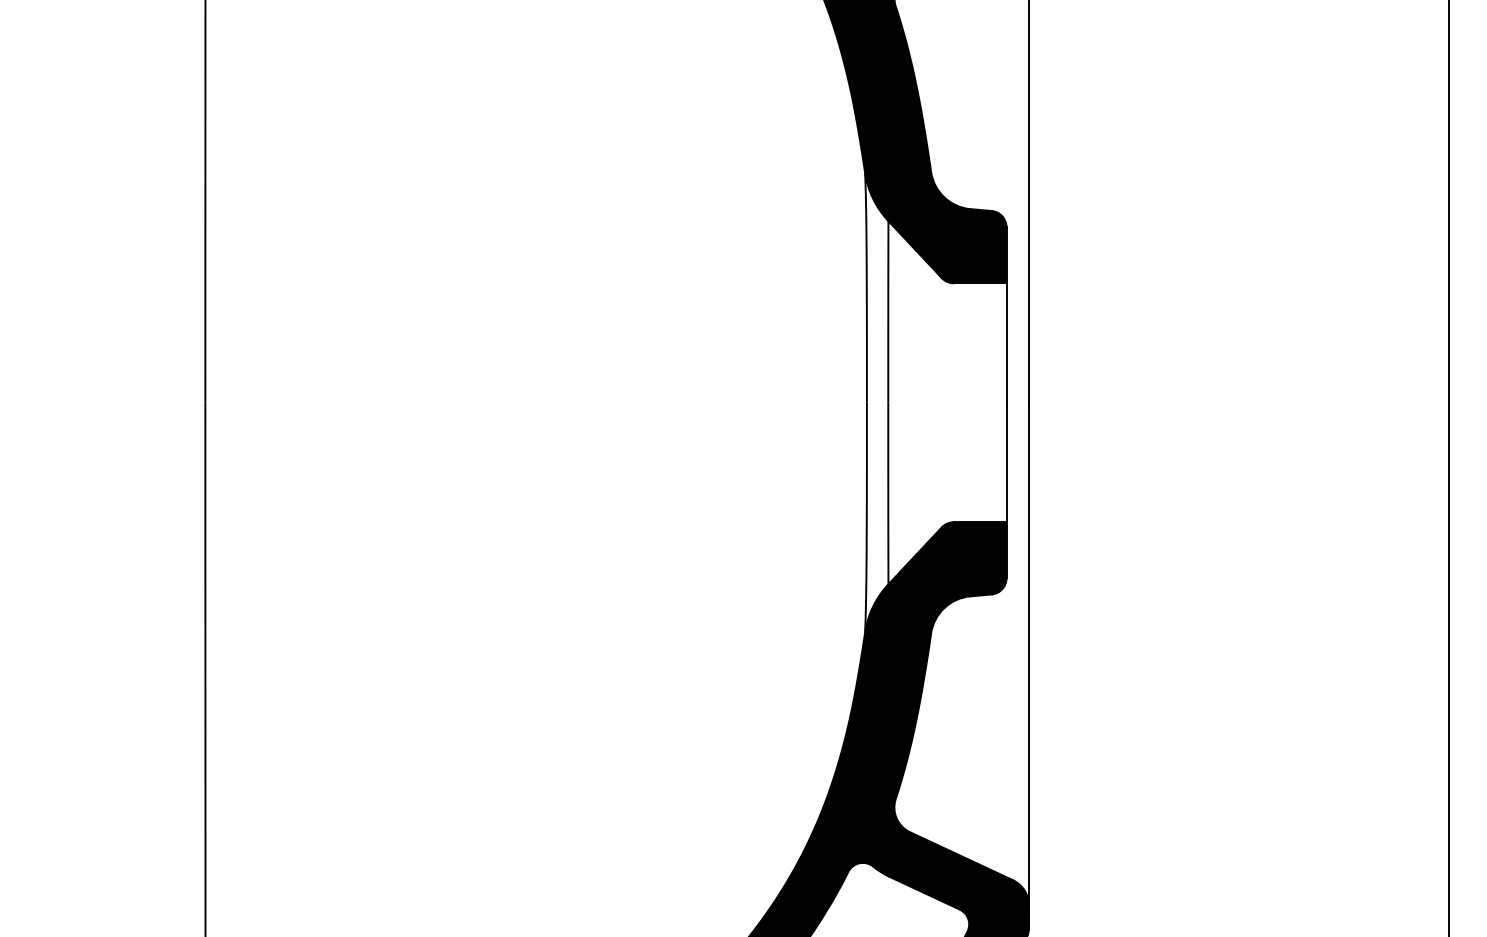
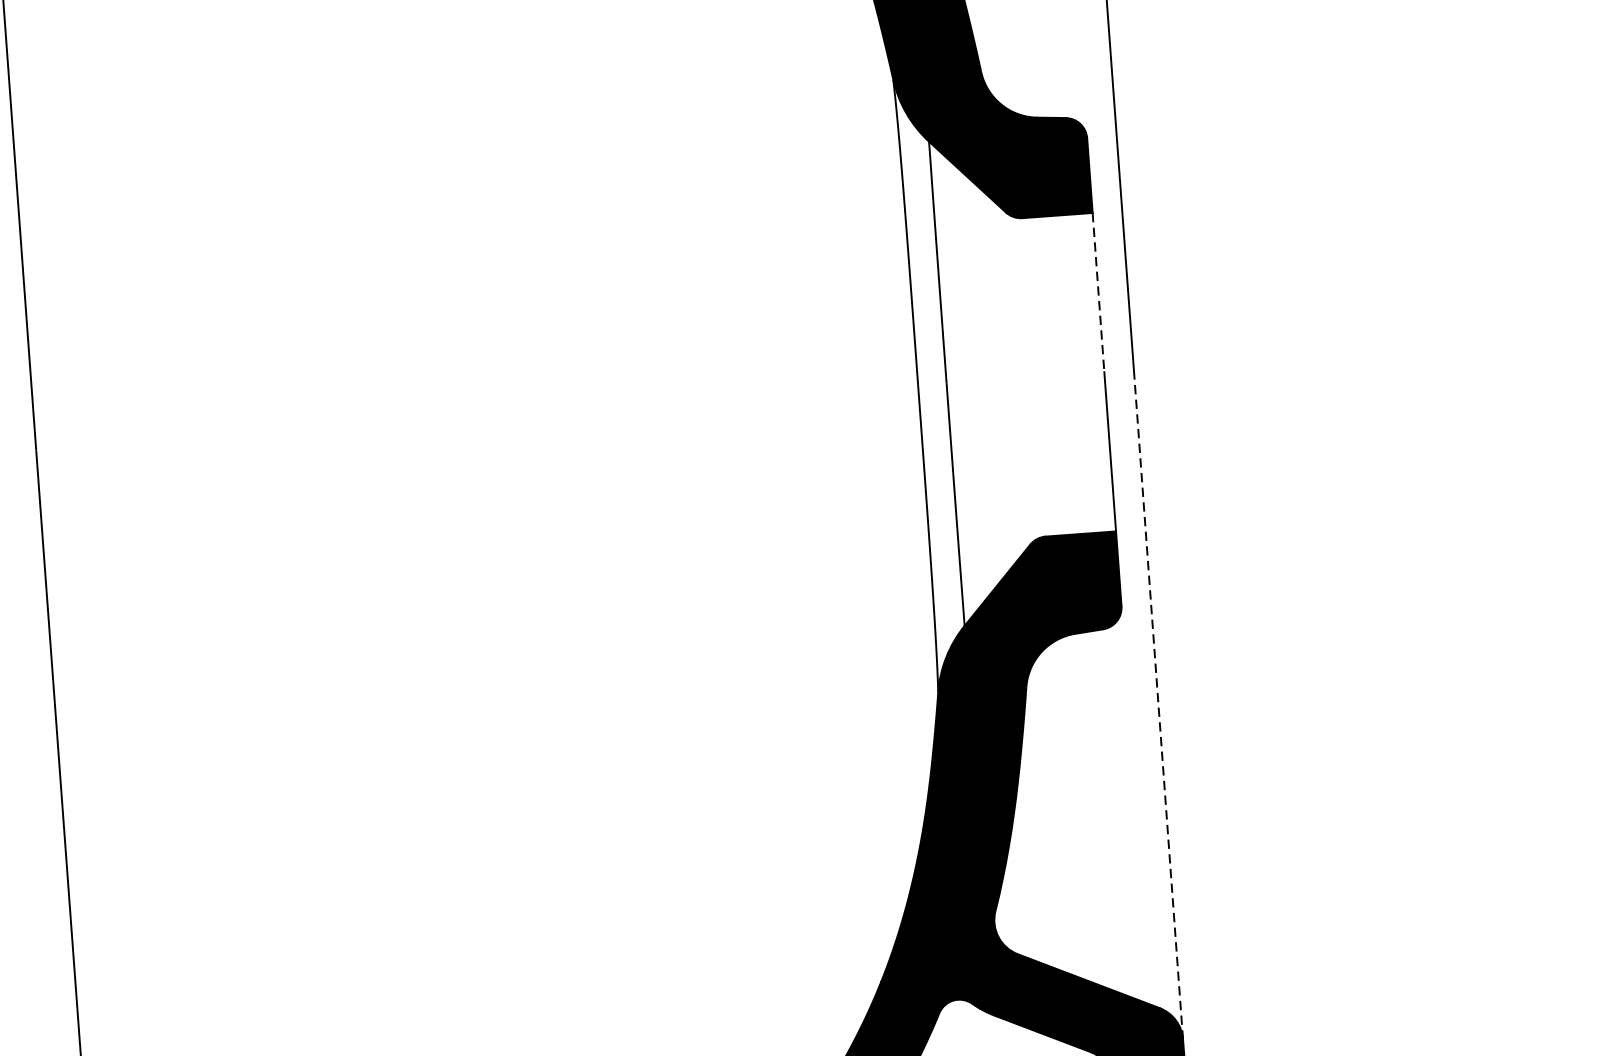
line: (1006, 343) -> (1098, 293), solid -> dashed
line: (1028, 653) -> (1158, 704), solid -> dashed

